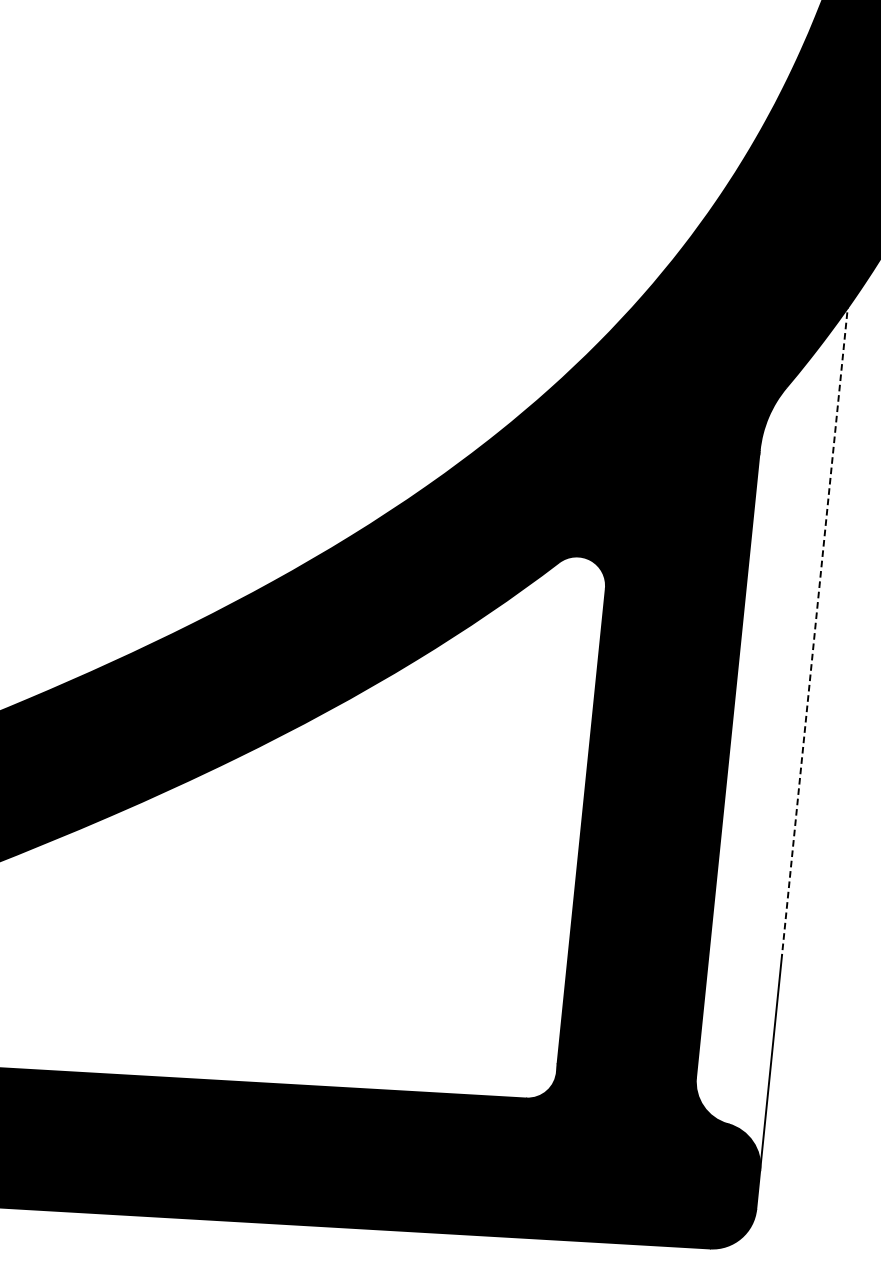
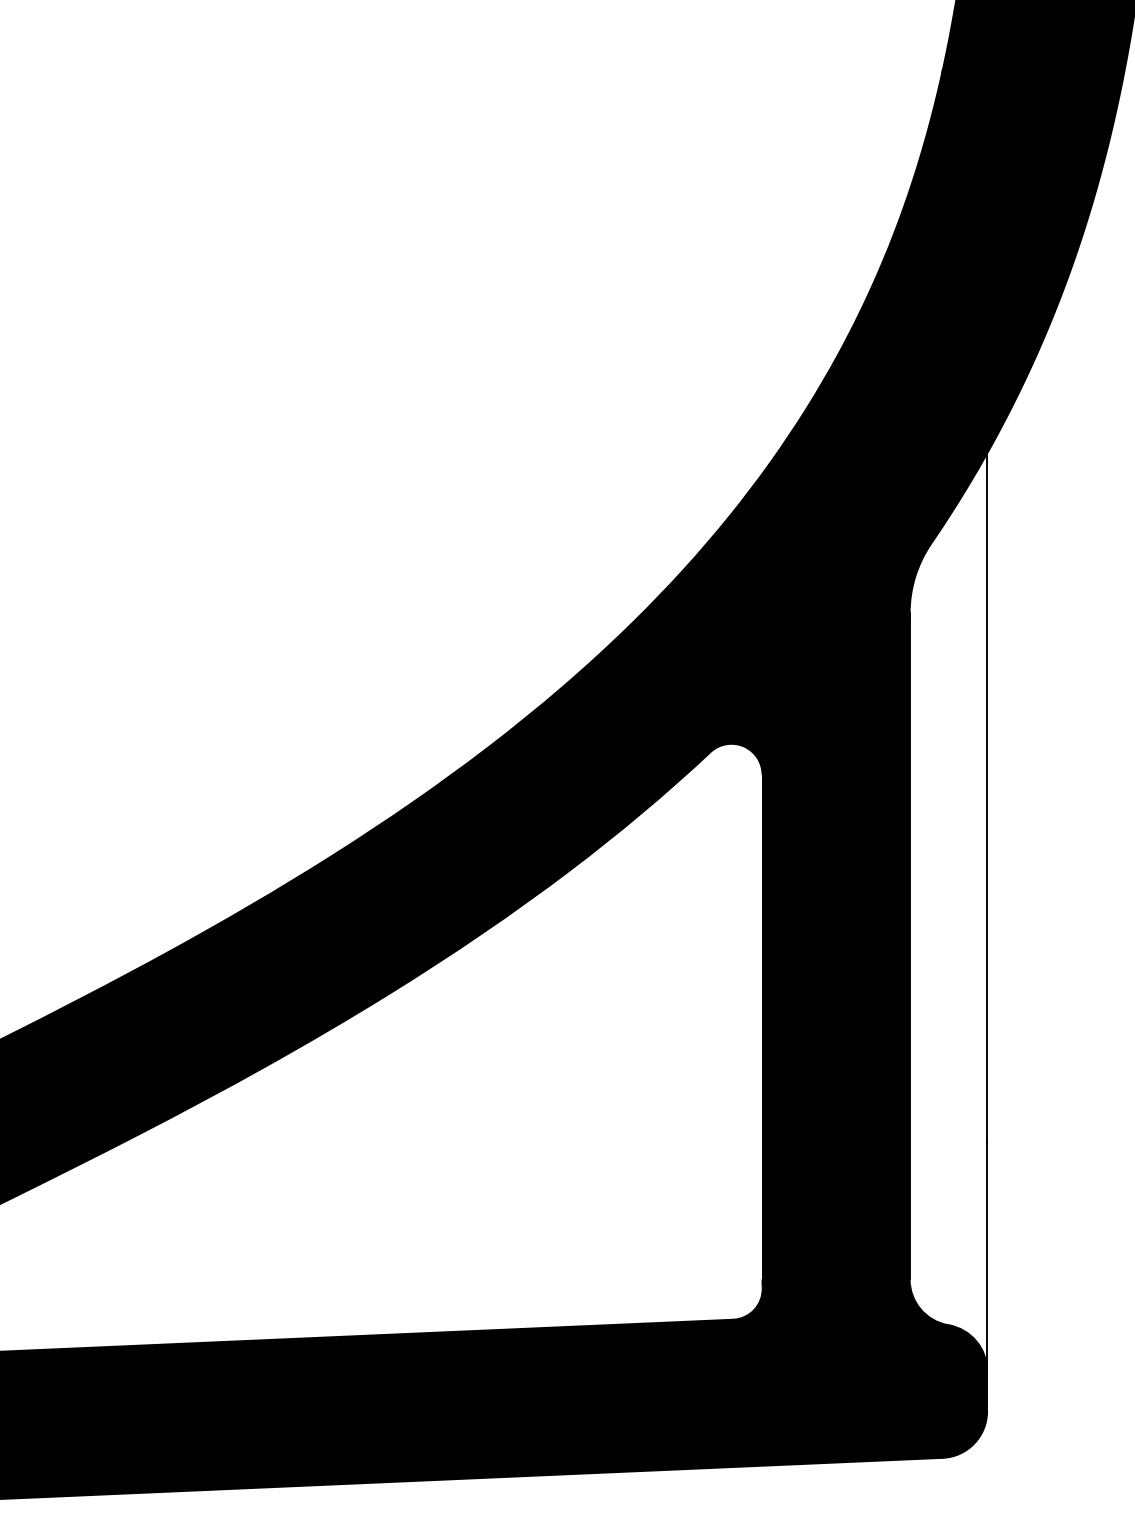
line: (815, 628) -> (987, 794), dashed -> solid

